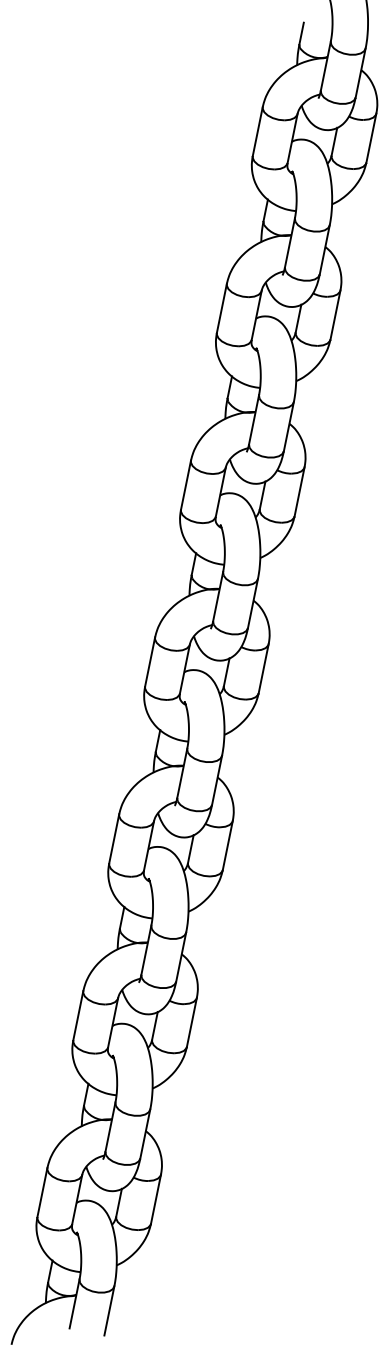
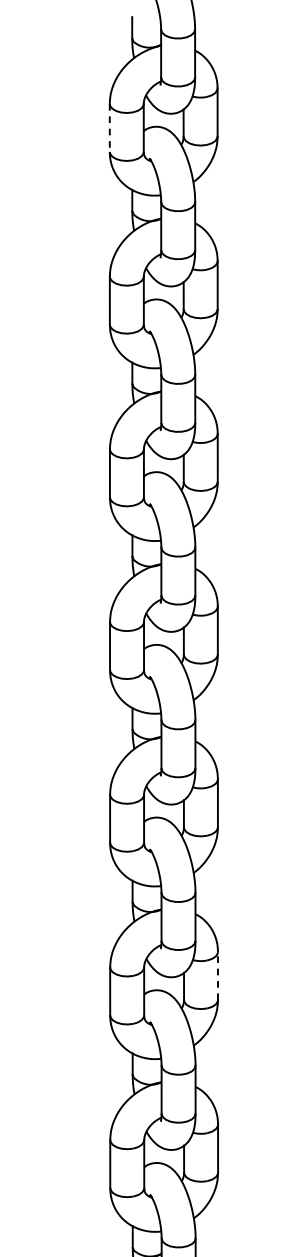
line: (257, 132) -> (109, 128), solid -> dashed
line: (192, 1021) -> (218, 975), solid -> dashed

